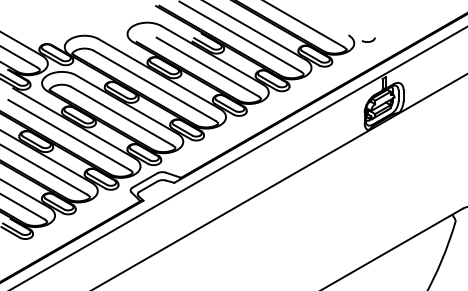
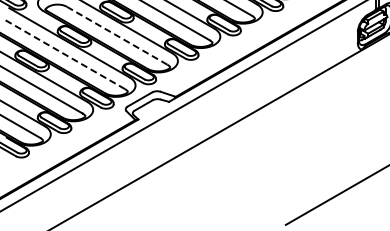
line: (121, 116) -> (116, 36), solid -> dashed
line: (68, 134) -> (64, 53), solid -> dashed

